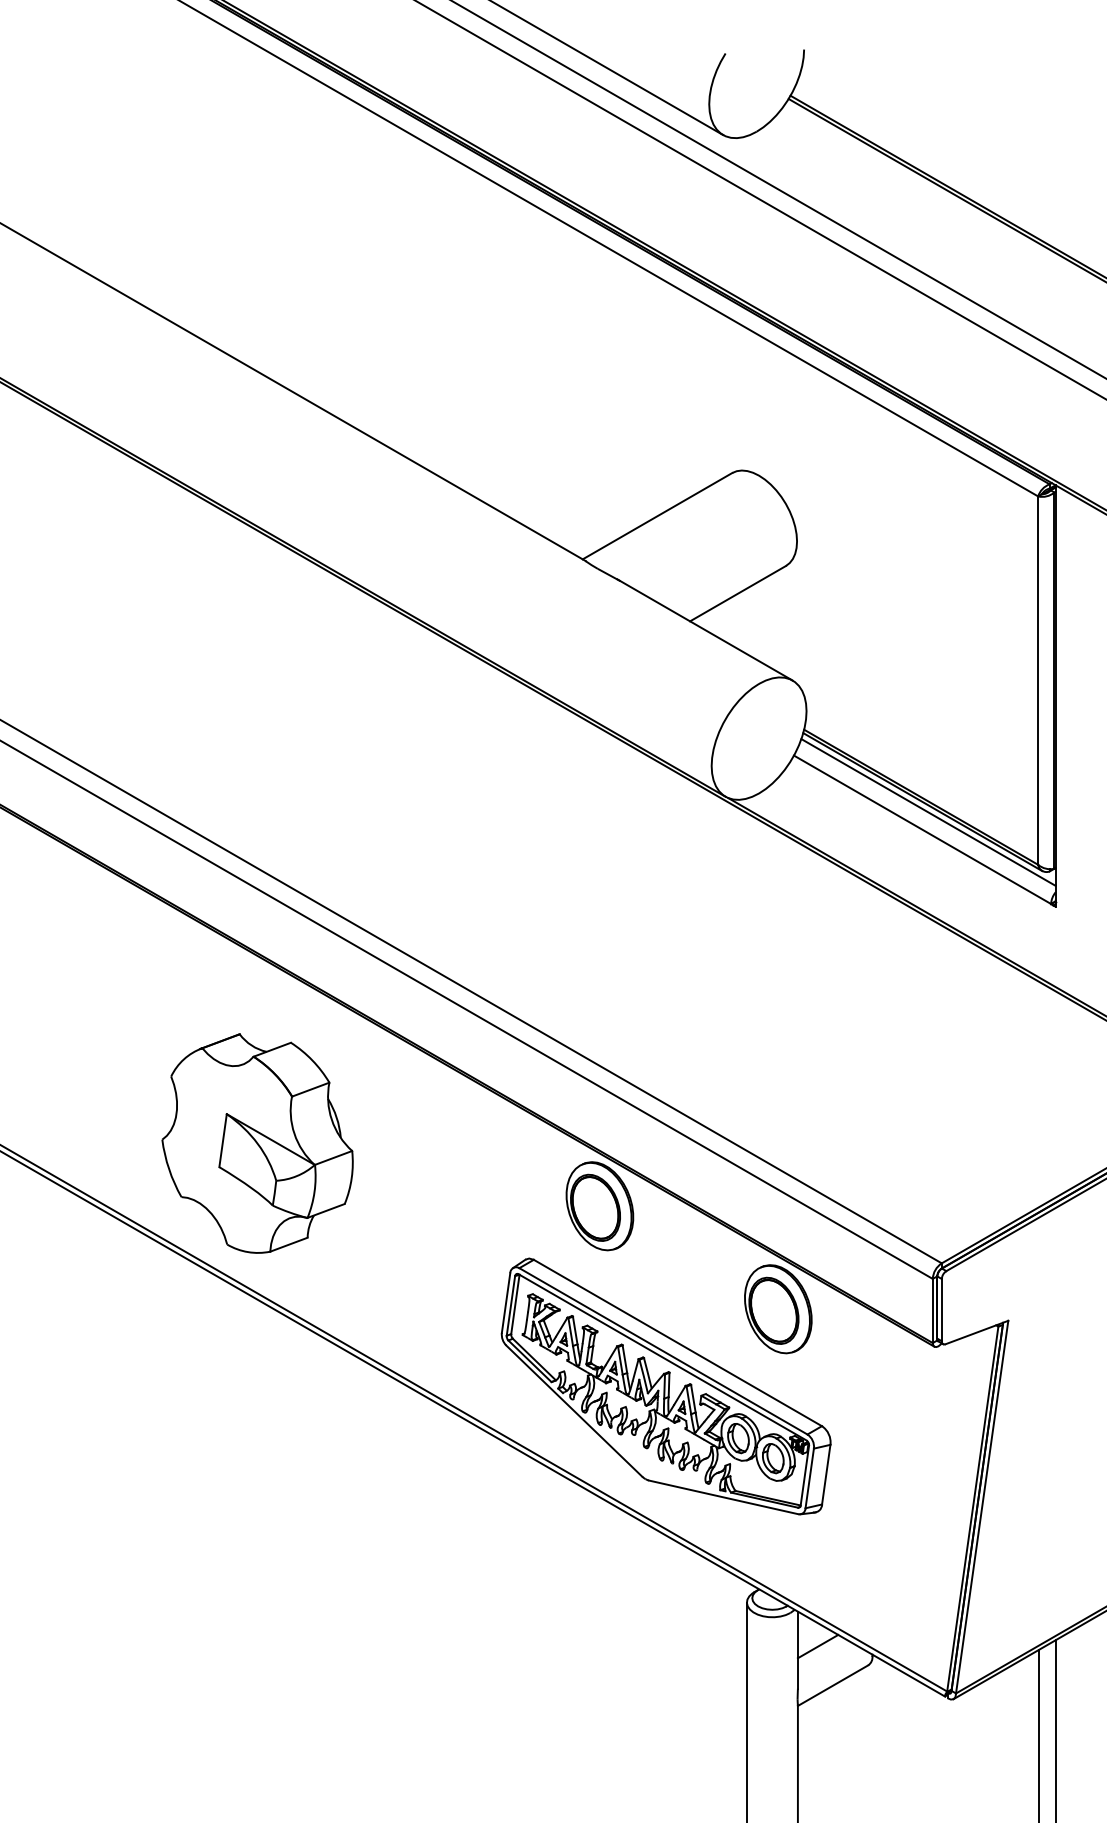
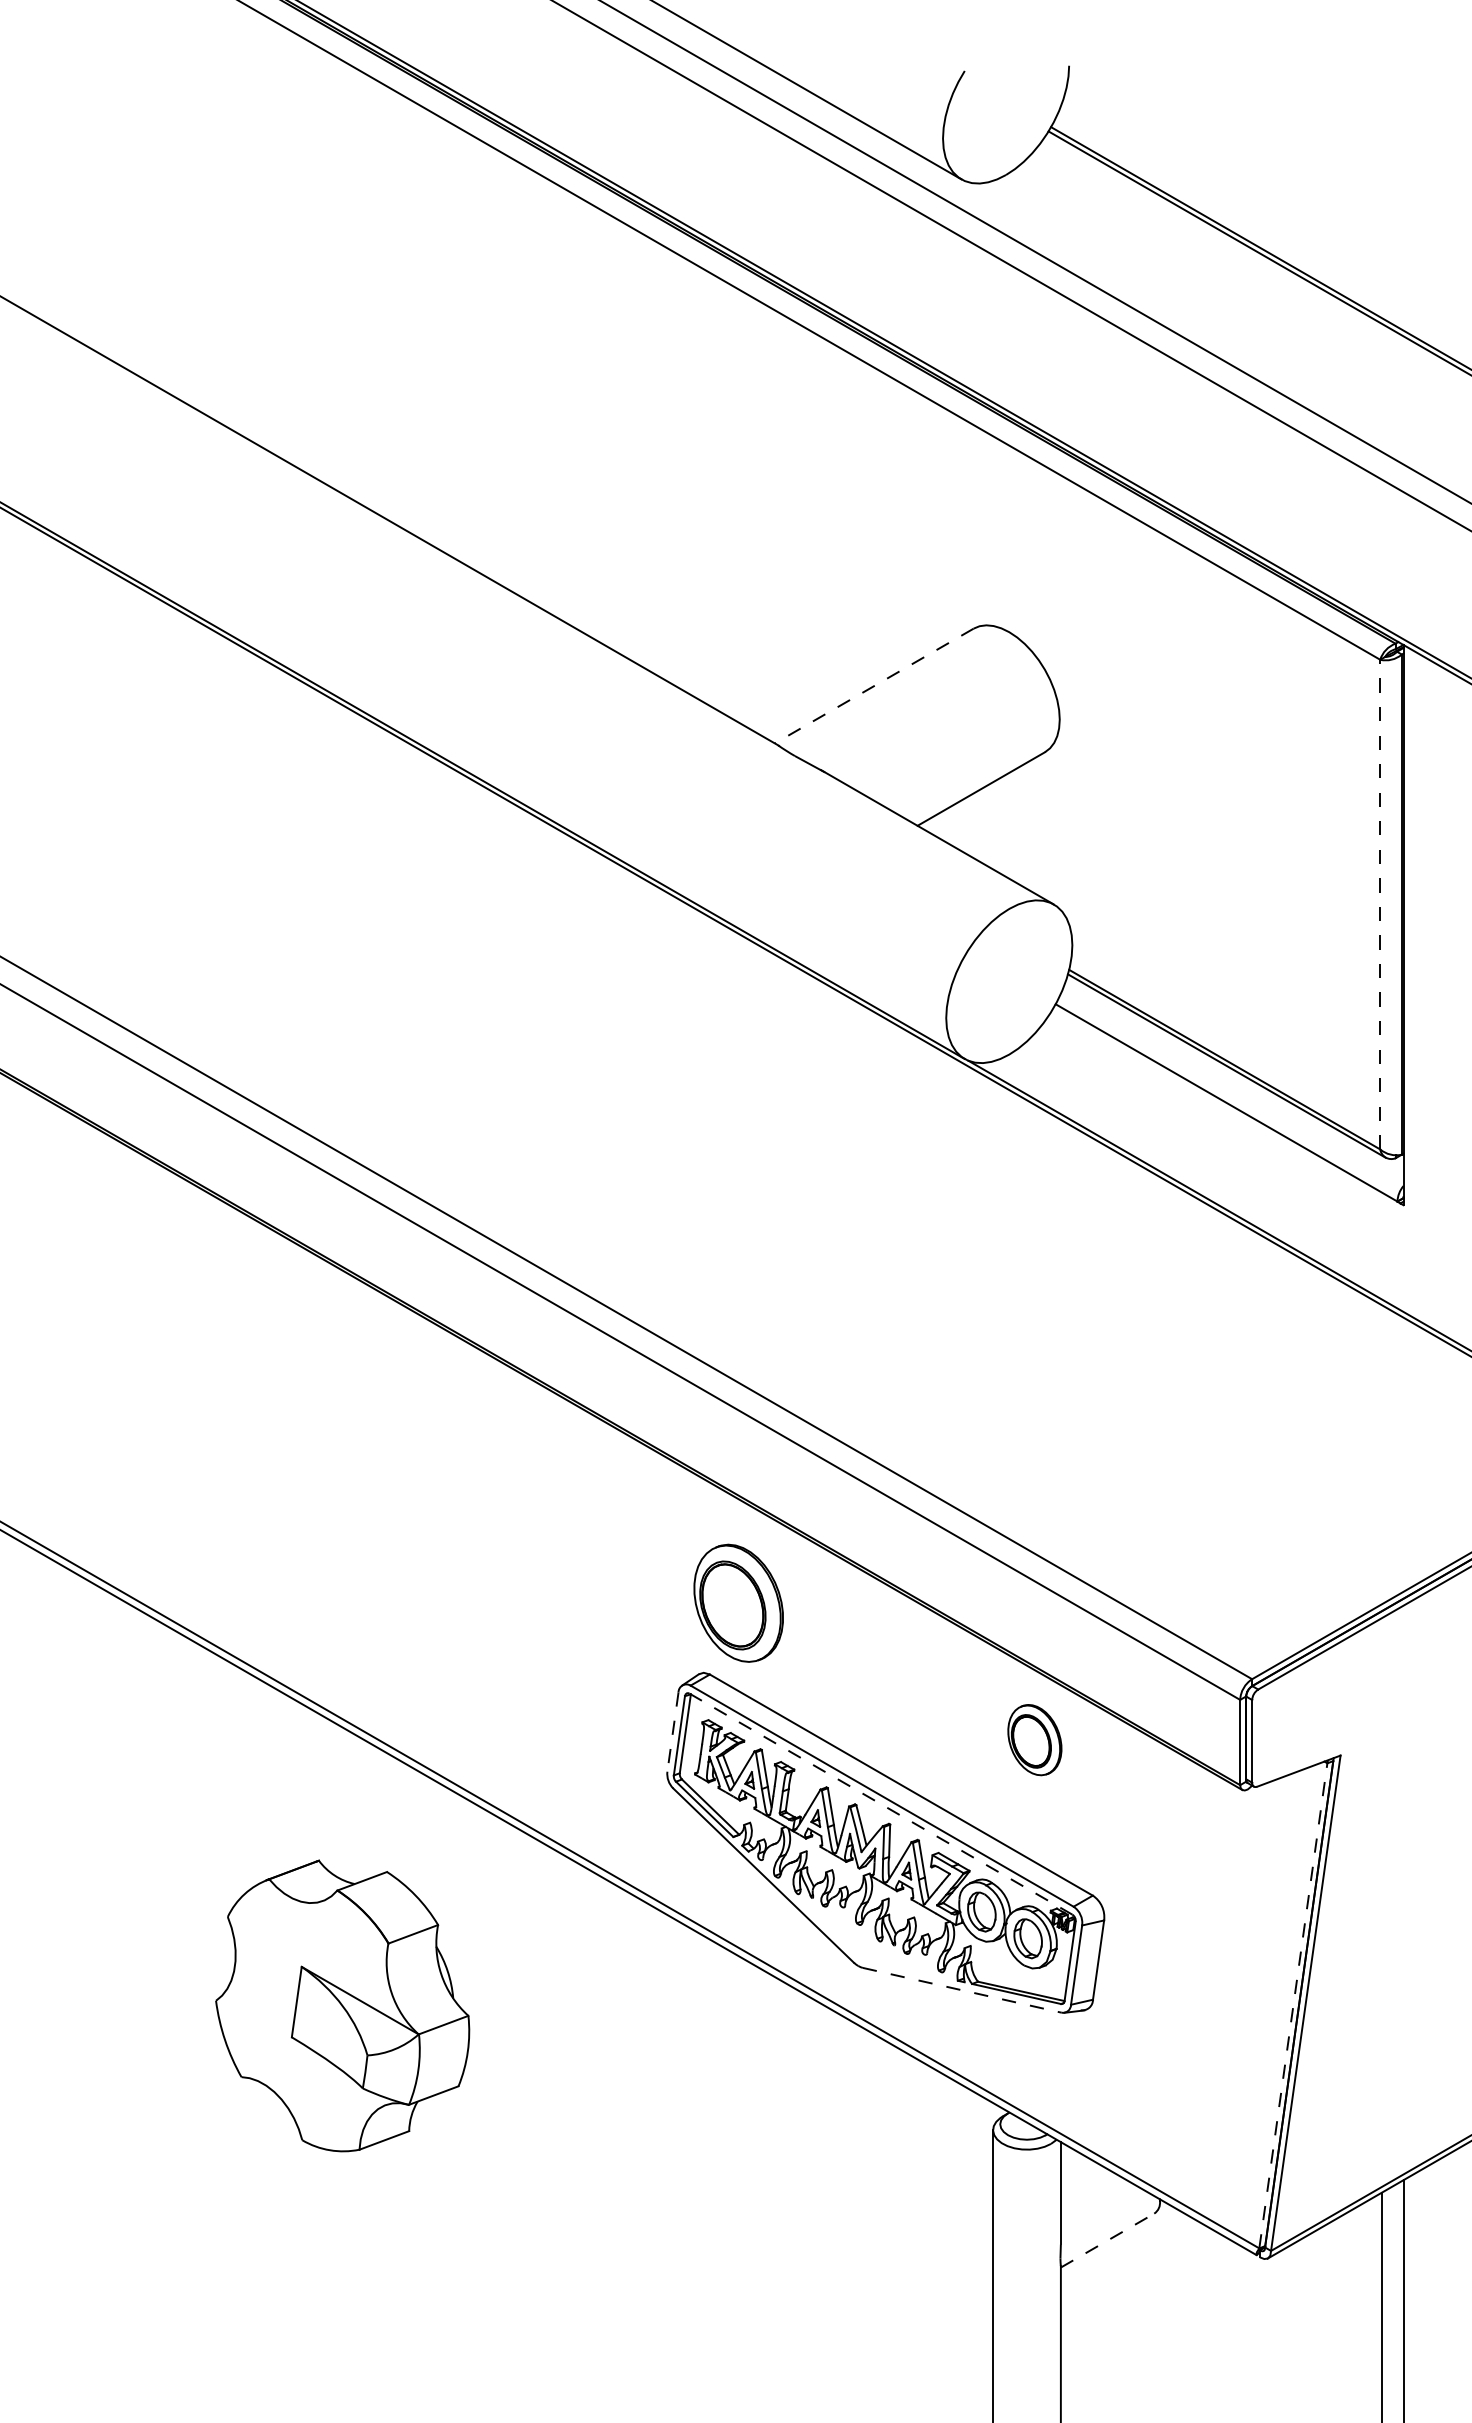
line: (657, 516) -> (874, 686), solid -> dashed
line: (1038, 680) -> (1380, 904), solid -> dashed
line: (928, 812) -> (1234, 1079), removed
part: (257, 1143) -> (342, 2005), moved
part: (599, 1205) -> (738, 1602), moved
line: (505, 1303) -> (672, 1732), solid -> dashed
part: (778, 1308) -> (1034, 1739), size x0.6
line: (662, 1357) -> (881, 1804), solid -> dashed
line: (723, 1497) -> (962, 1990), solid -> dashed
line: (972, 1508) -> (1293, 2005), solid -> dashed
line: (817, 1646) -> (1087, 2188), removed
line: (832, 1685) -> (1107, 2240), solid -> dashed

